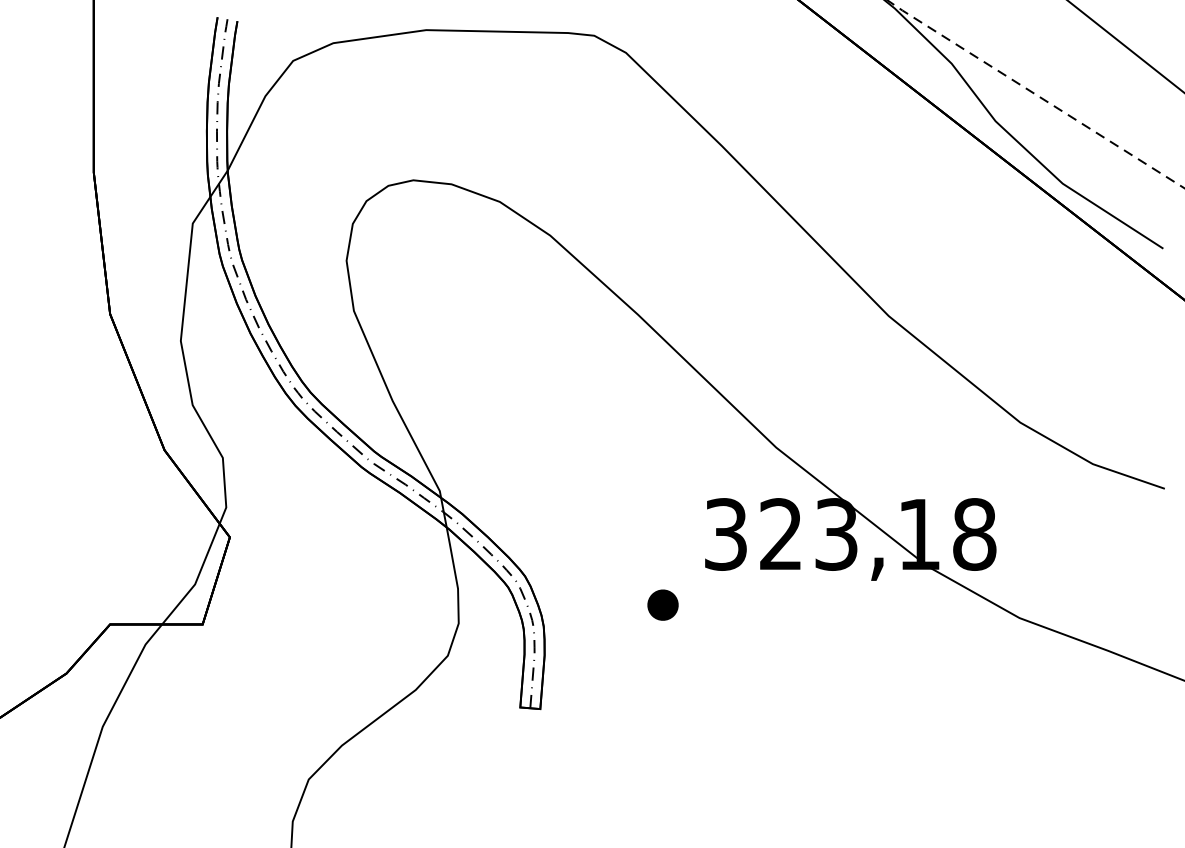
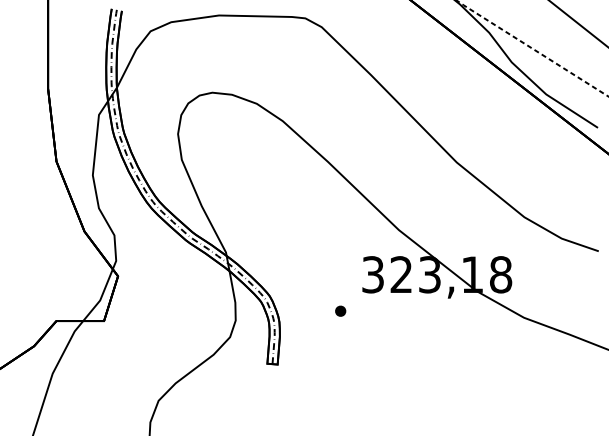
part: (662, 605) -> (340, 311), size x0.7

